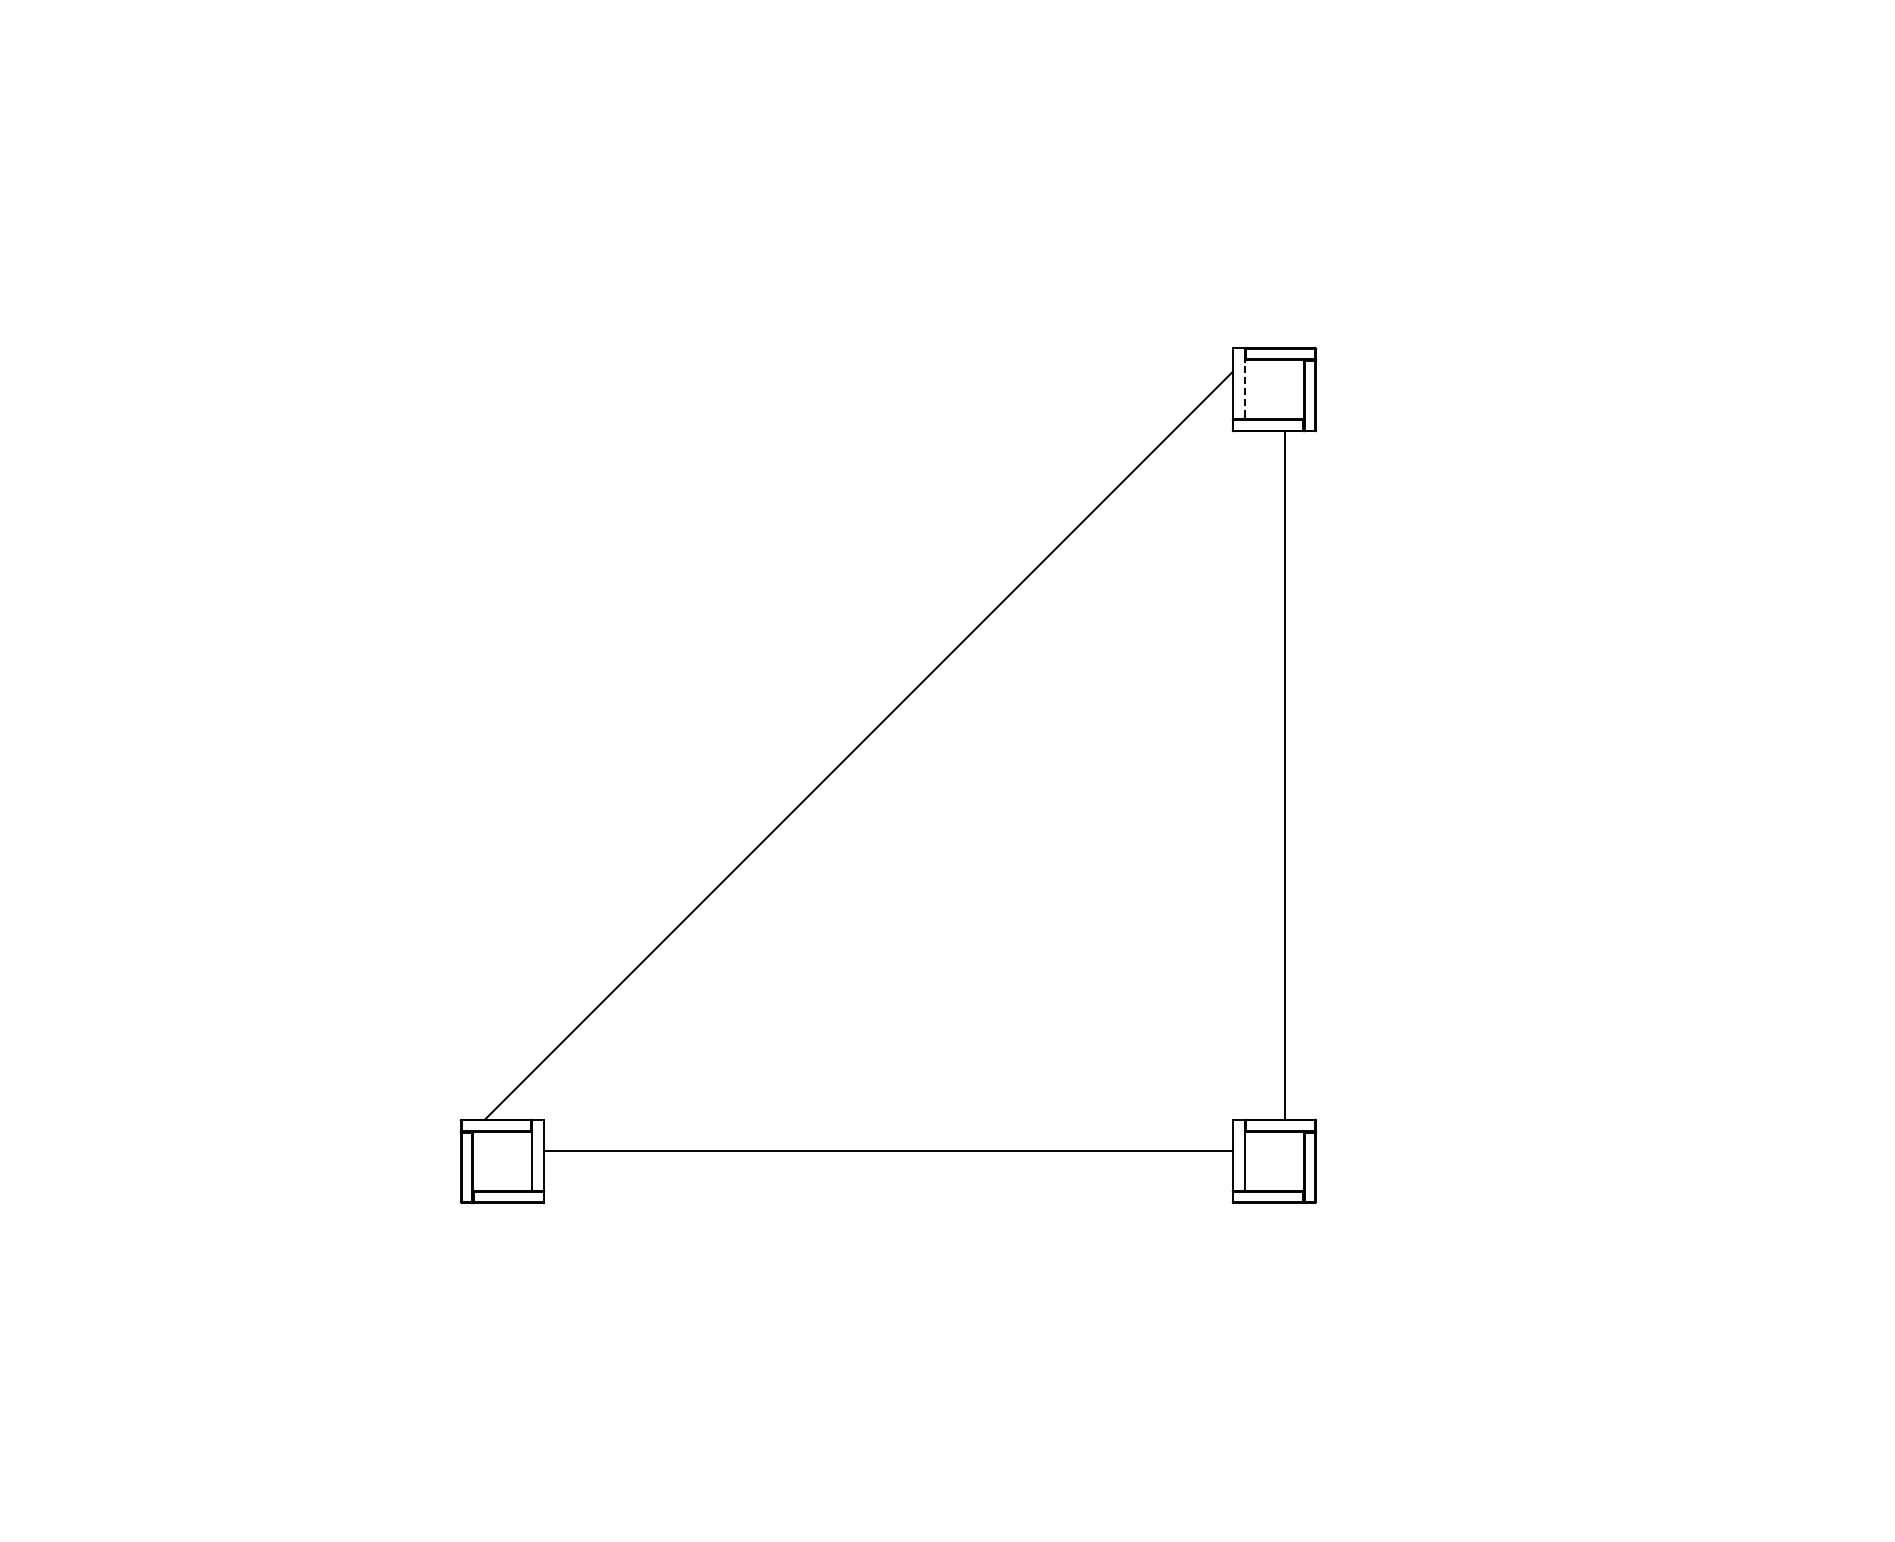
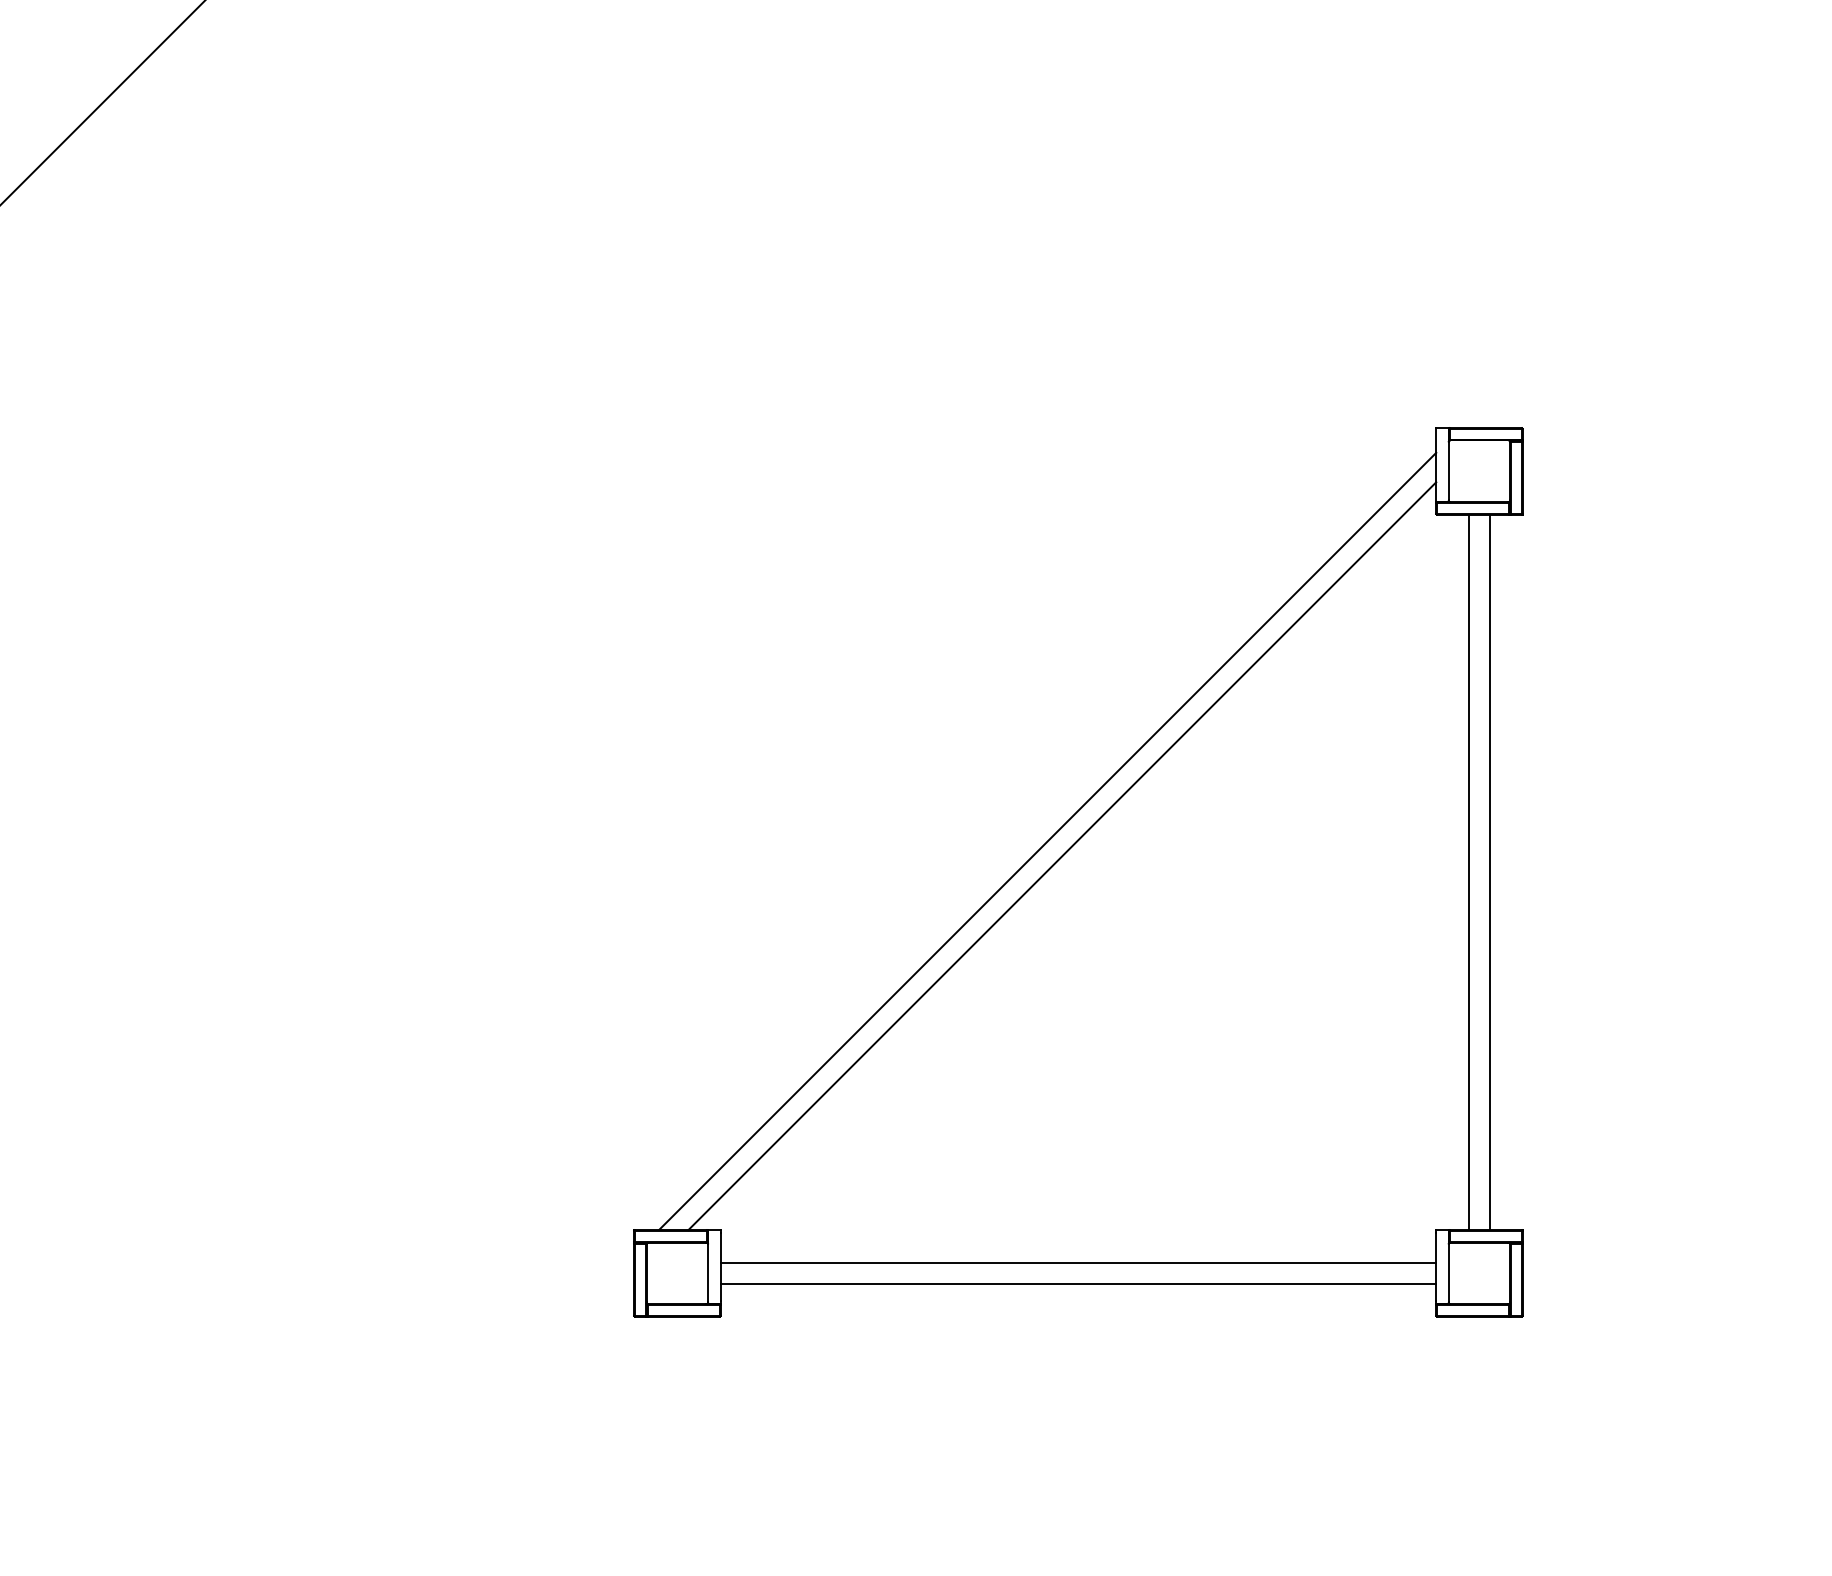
line: (1244, 389) -> (1448, 471), dashed -> solid
line: (872, 759) -> (1061, 855), added
line: (1264, 775) -> (1469, 872), added
line: (888, 1171) -> (1078, 1283), added

